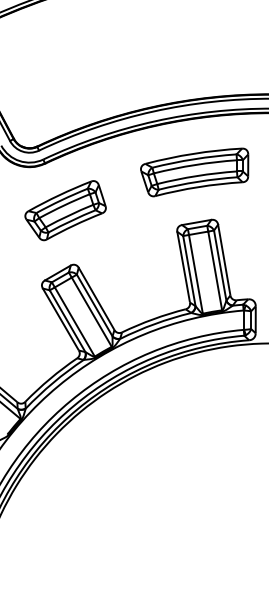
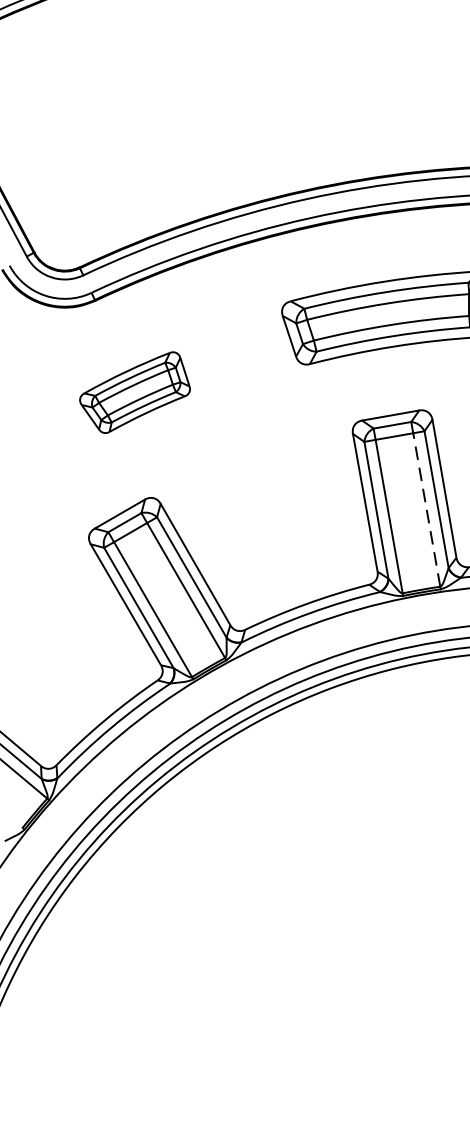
part: (65, 210) -> (134, 392), size x0.7
line: (215, 270) -> (427, 509), solid -> dashed

